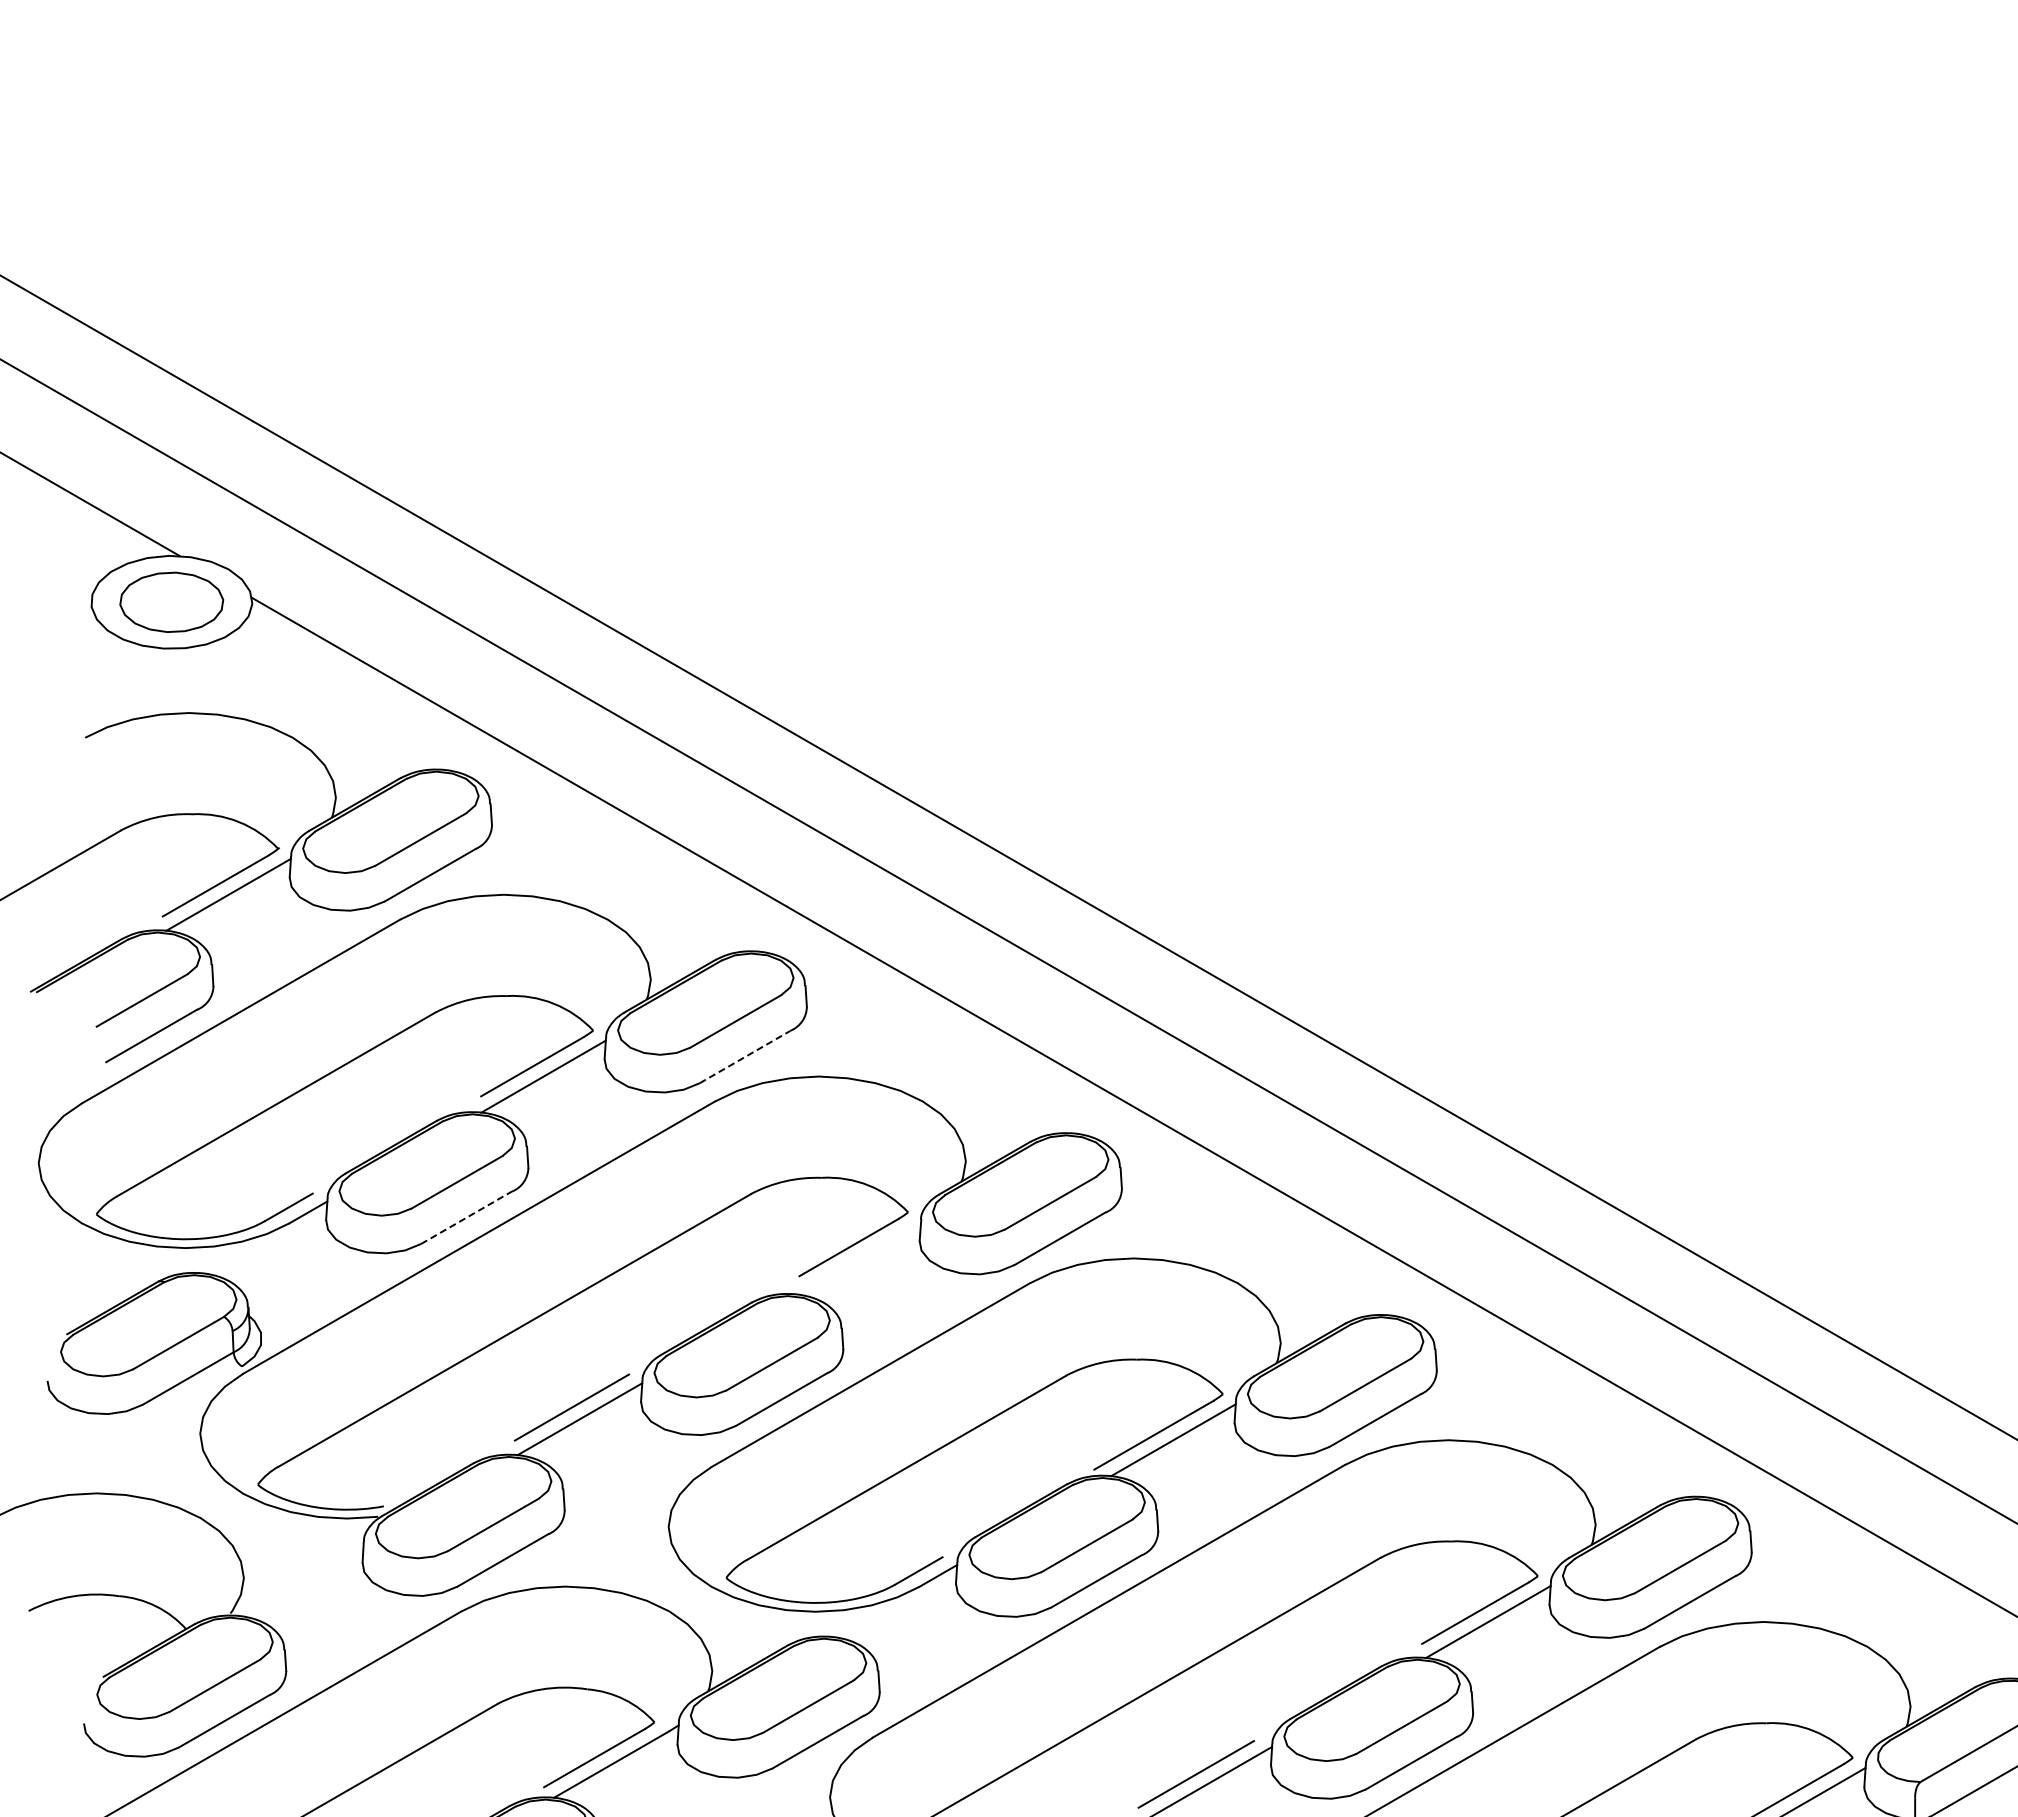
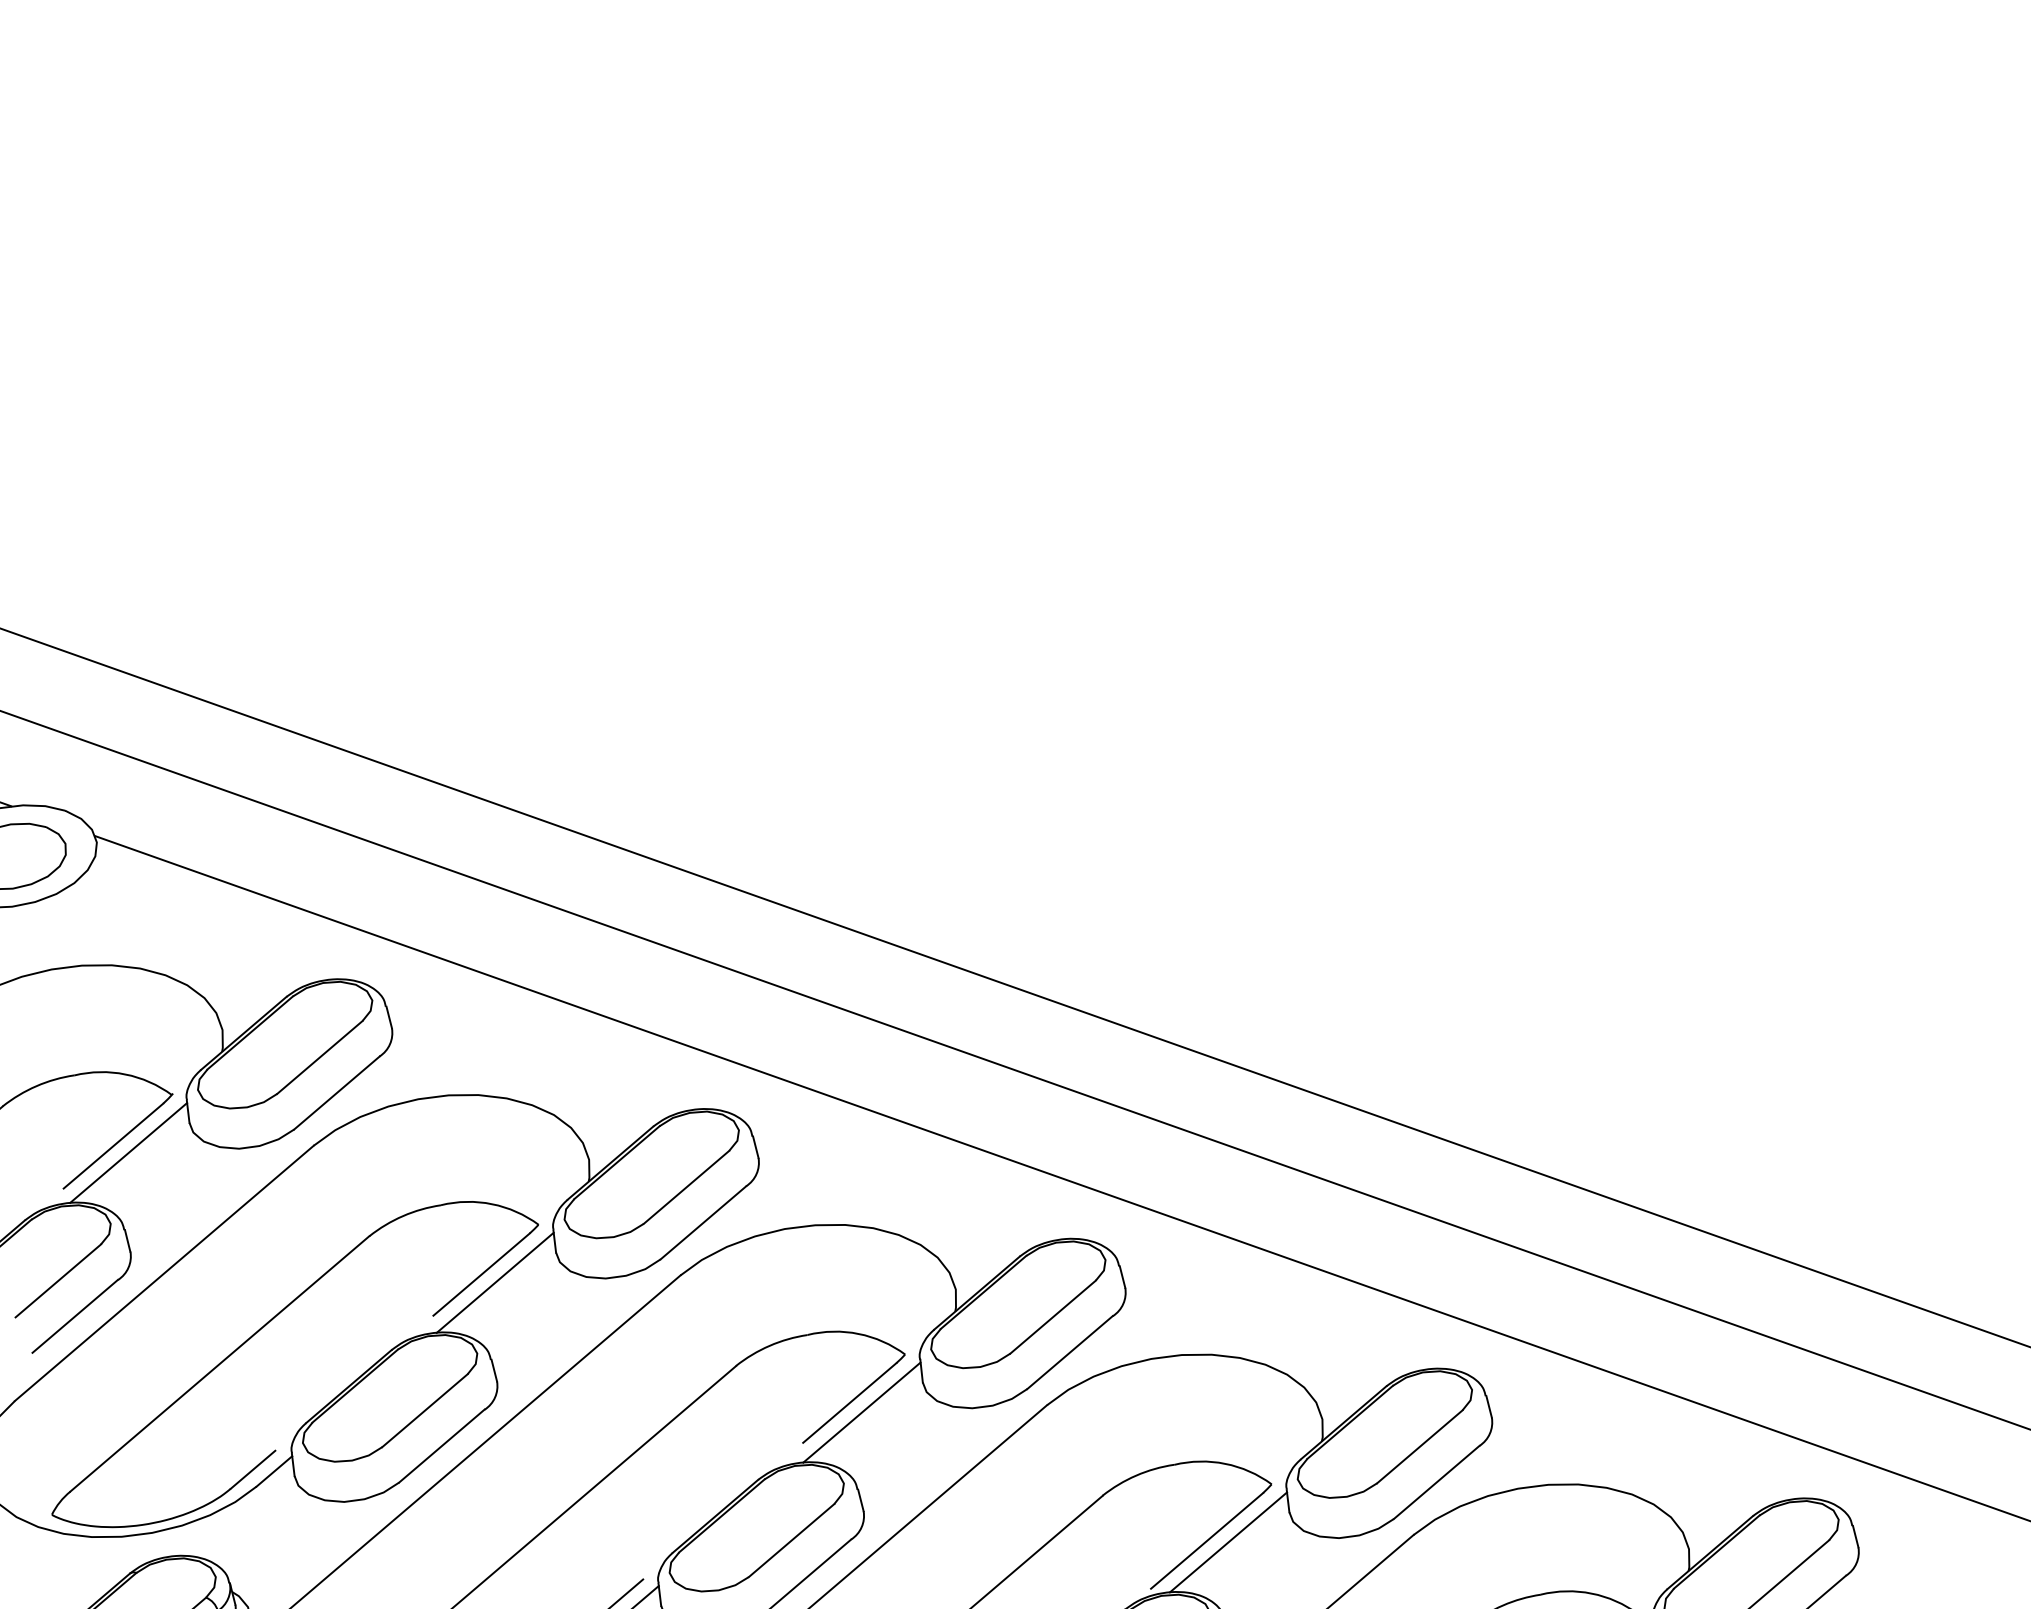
line: (745, 1056) -> (703, 1222), dashed -> solid
line: (466, 1217) -> (441, 1445), dashed -> solid
line: (858, 1258) -> (861, 1412), added

